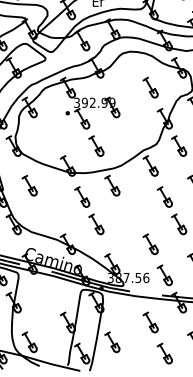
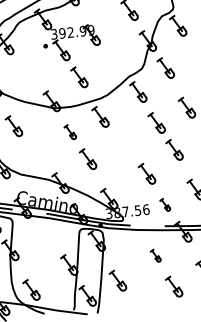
part: (82, 196) -> (70, 131), size x0.7
part: (164, 275) -> (165, 205), size x0.6
part: (150, 322) -> (155, 255), size x0.6

